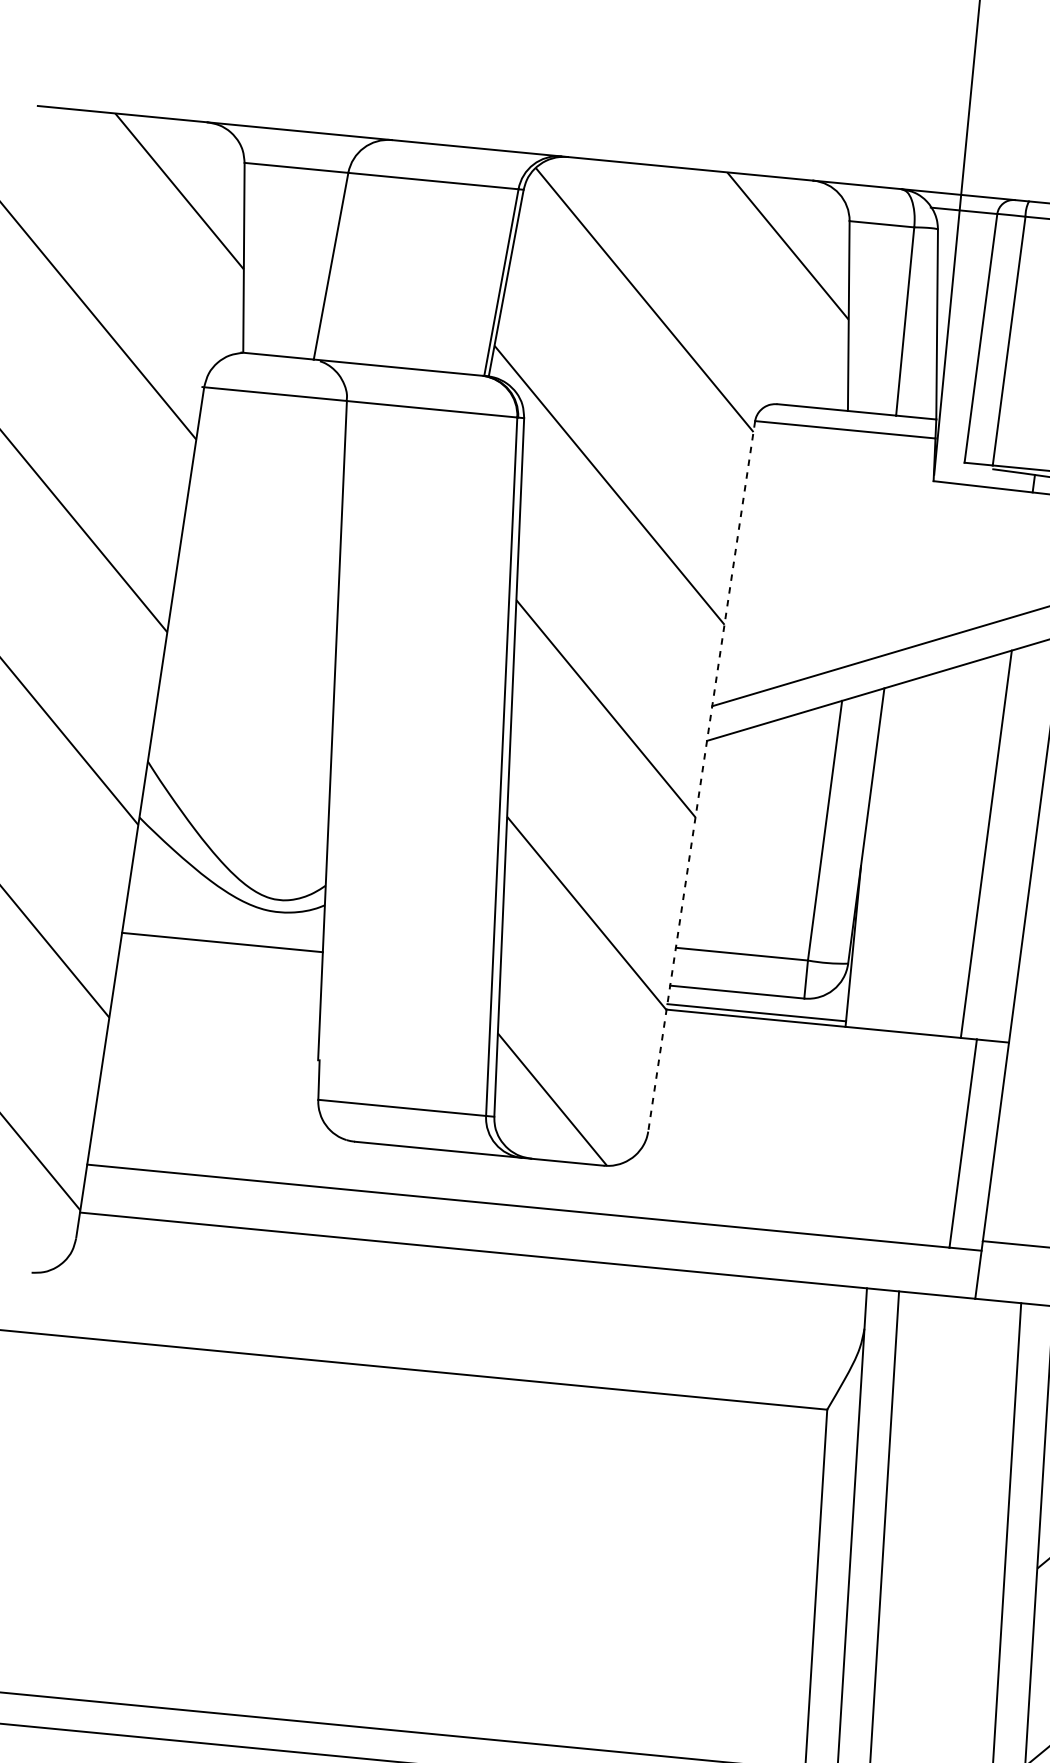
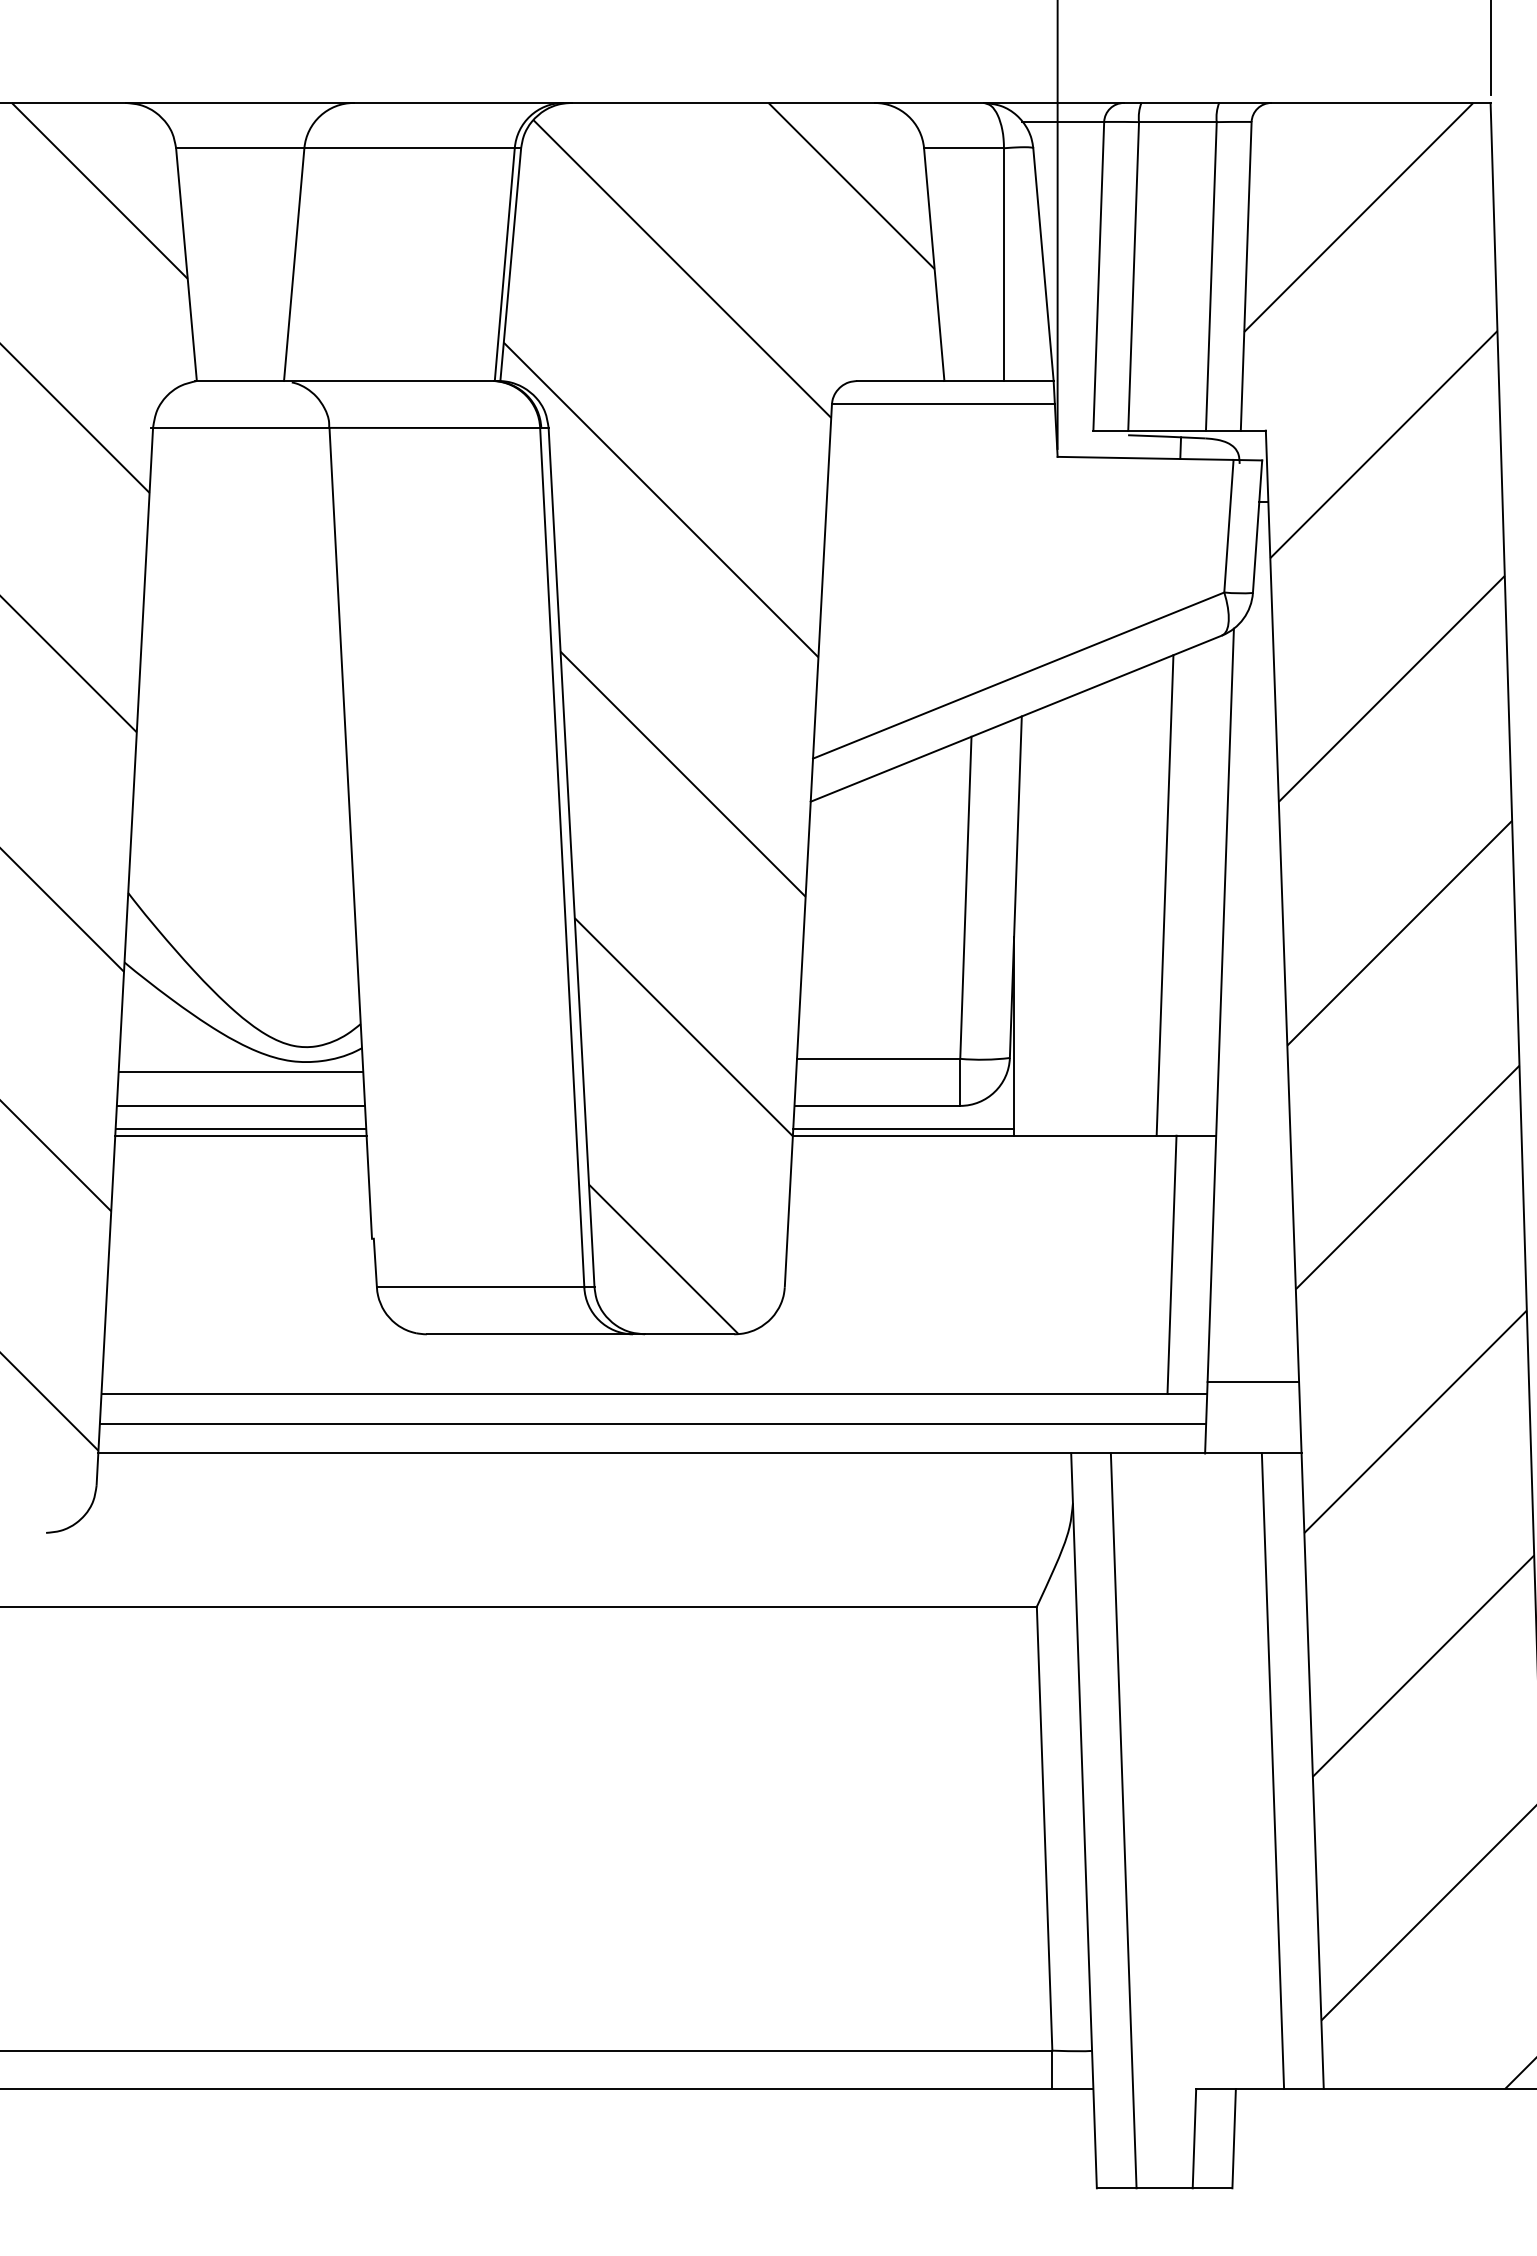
line: (701, 776) -> (808, 846), dashed -> solid
line: (224, 915) -> (240, 1072), added
line: (220, 960) -> (240, 1128), added
line: (219, 966) -> (240, 1135), added
line: (530, 1232) -> (652, 1424), added

